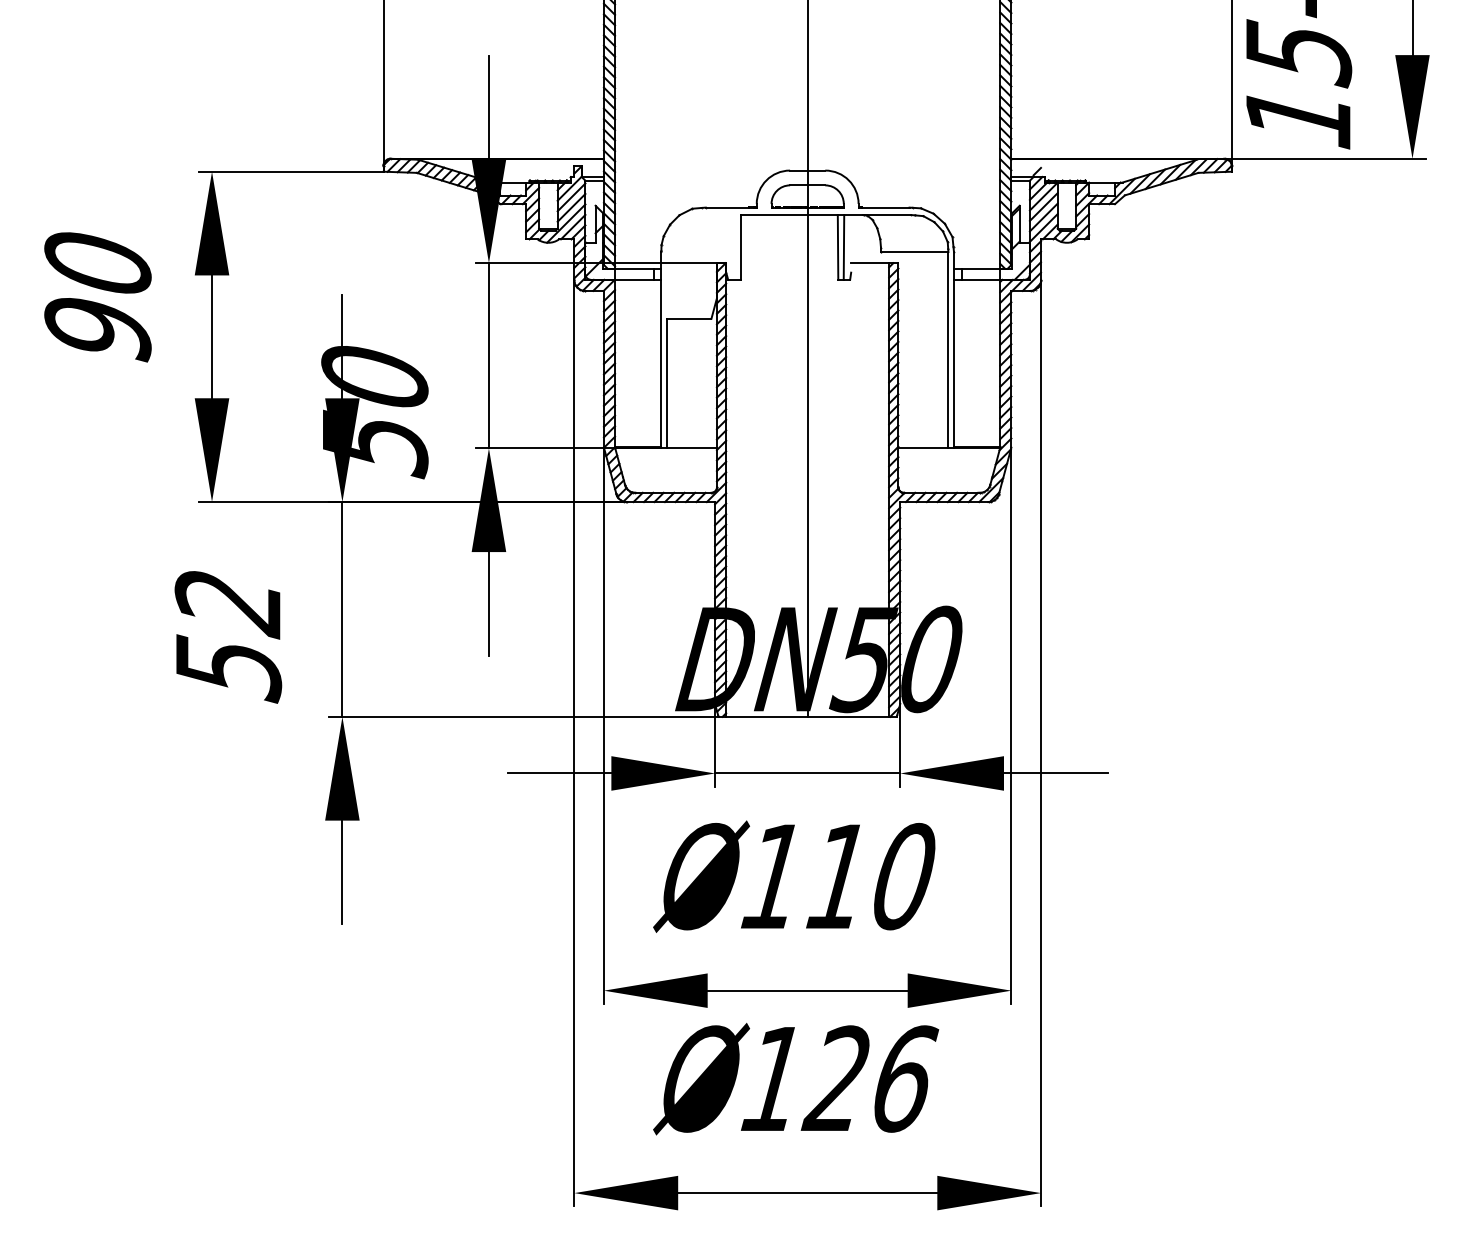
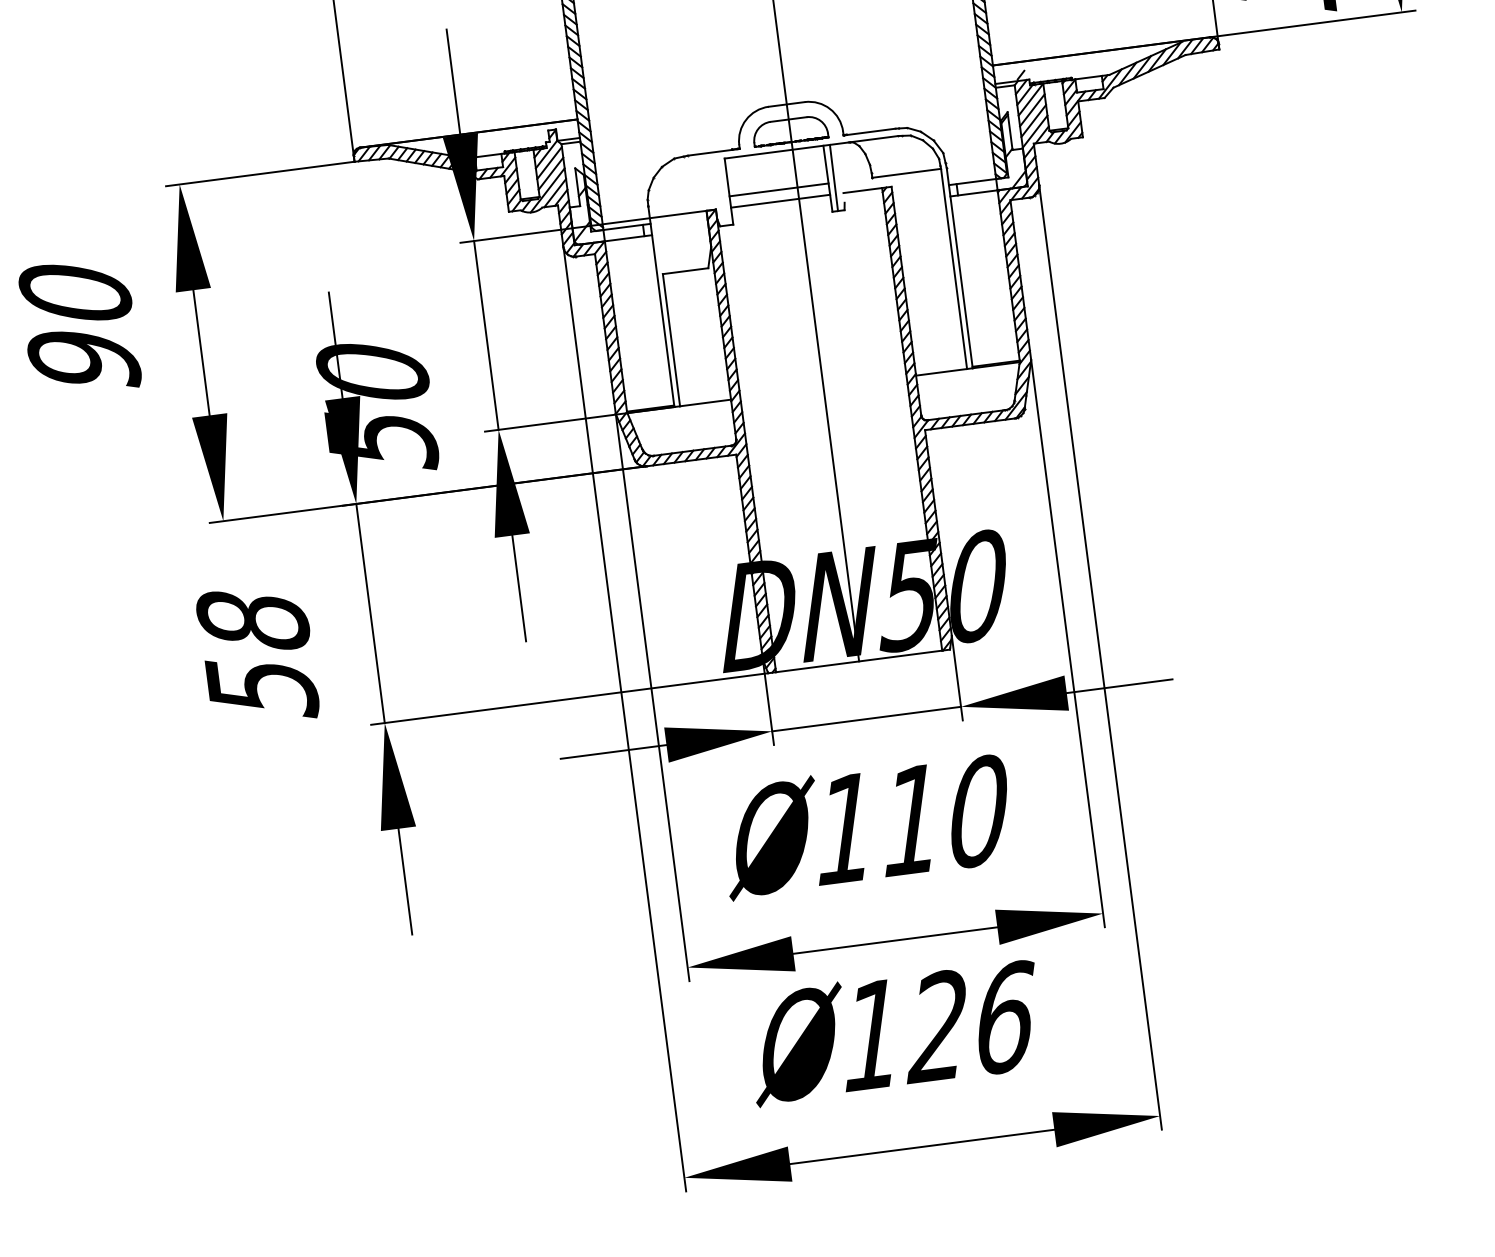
line: (789, 252) -> (779, 190), added
line: (789, 263) -> (780, 201), added
text: (228, 603) -> (253, 622), 52 -> 58

